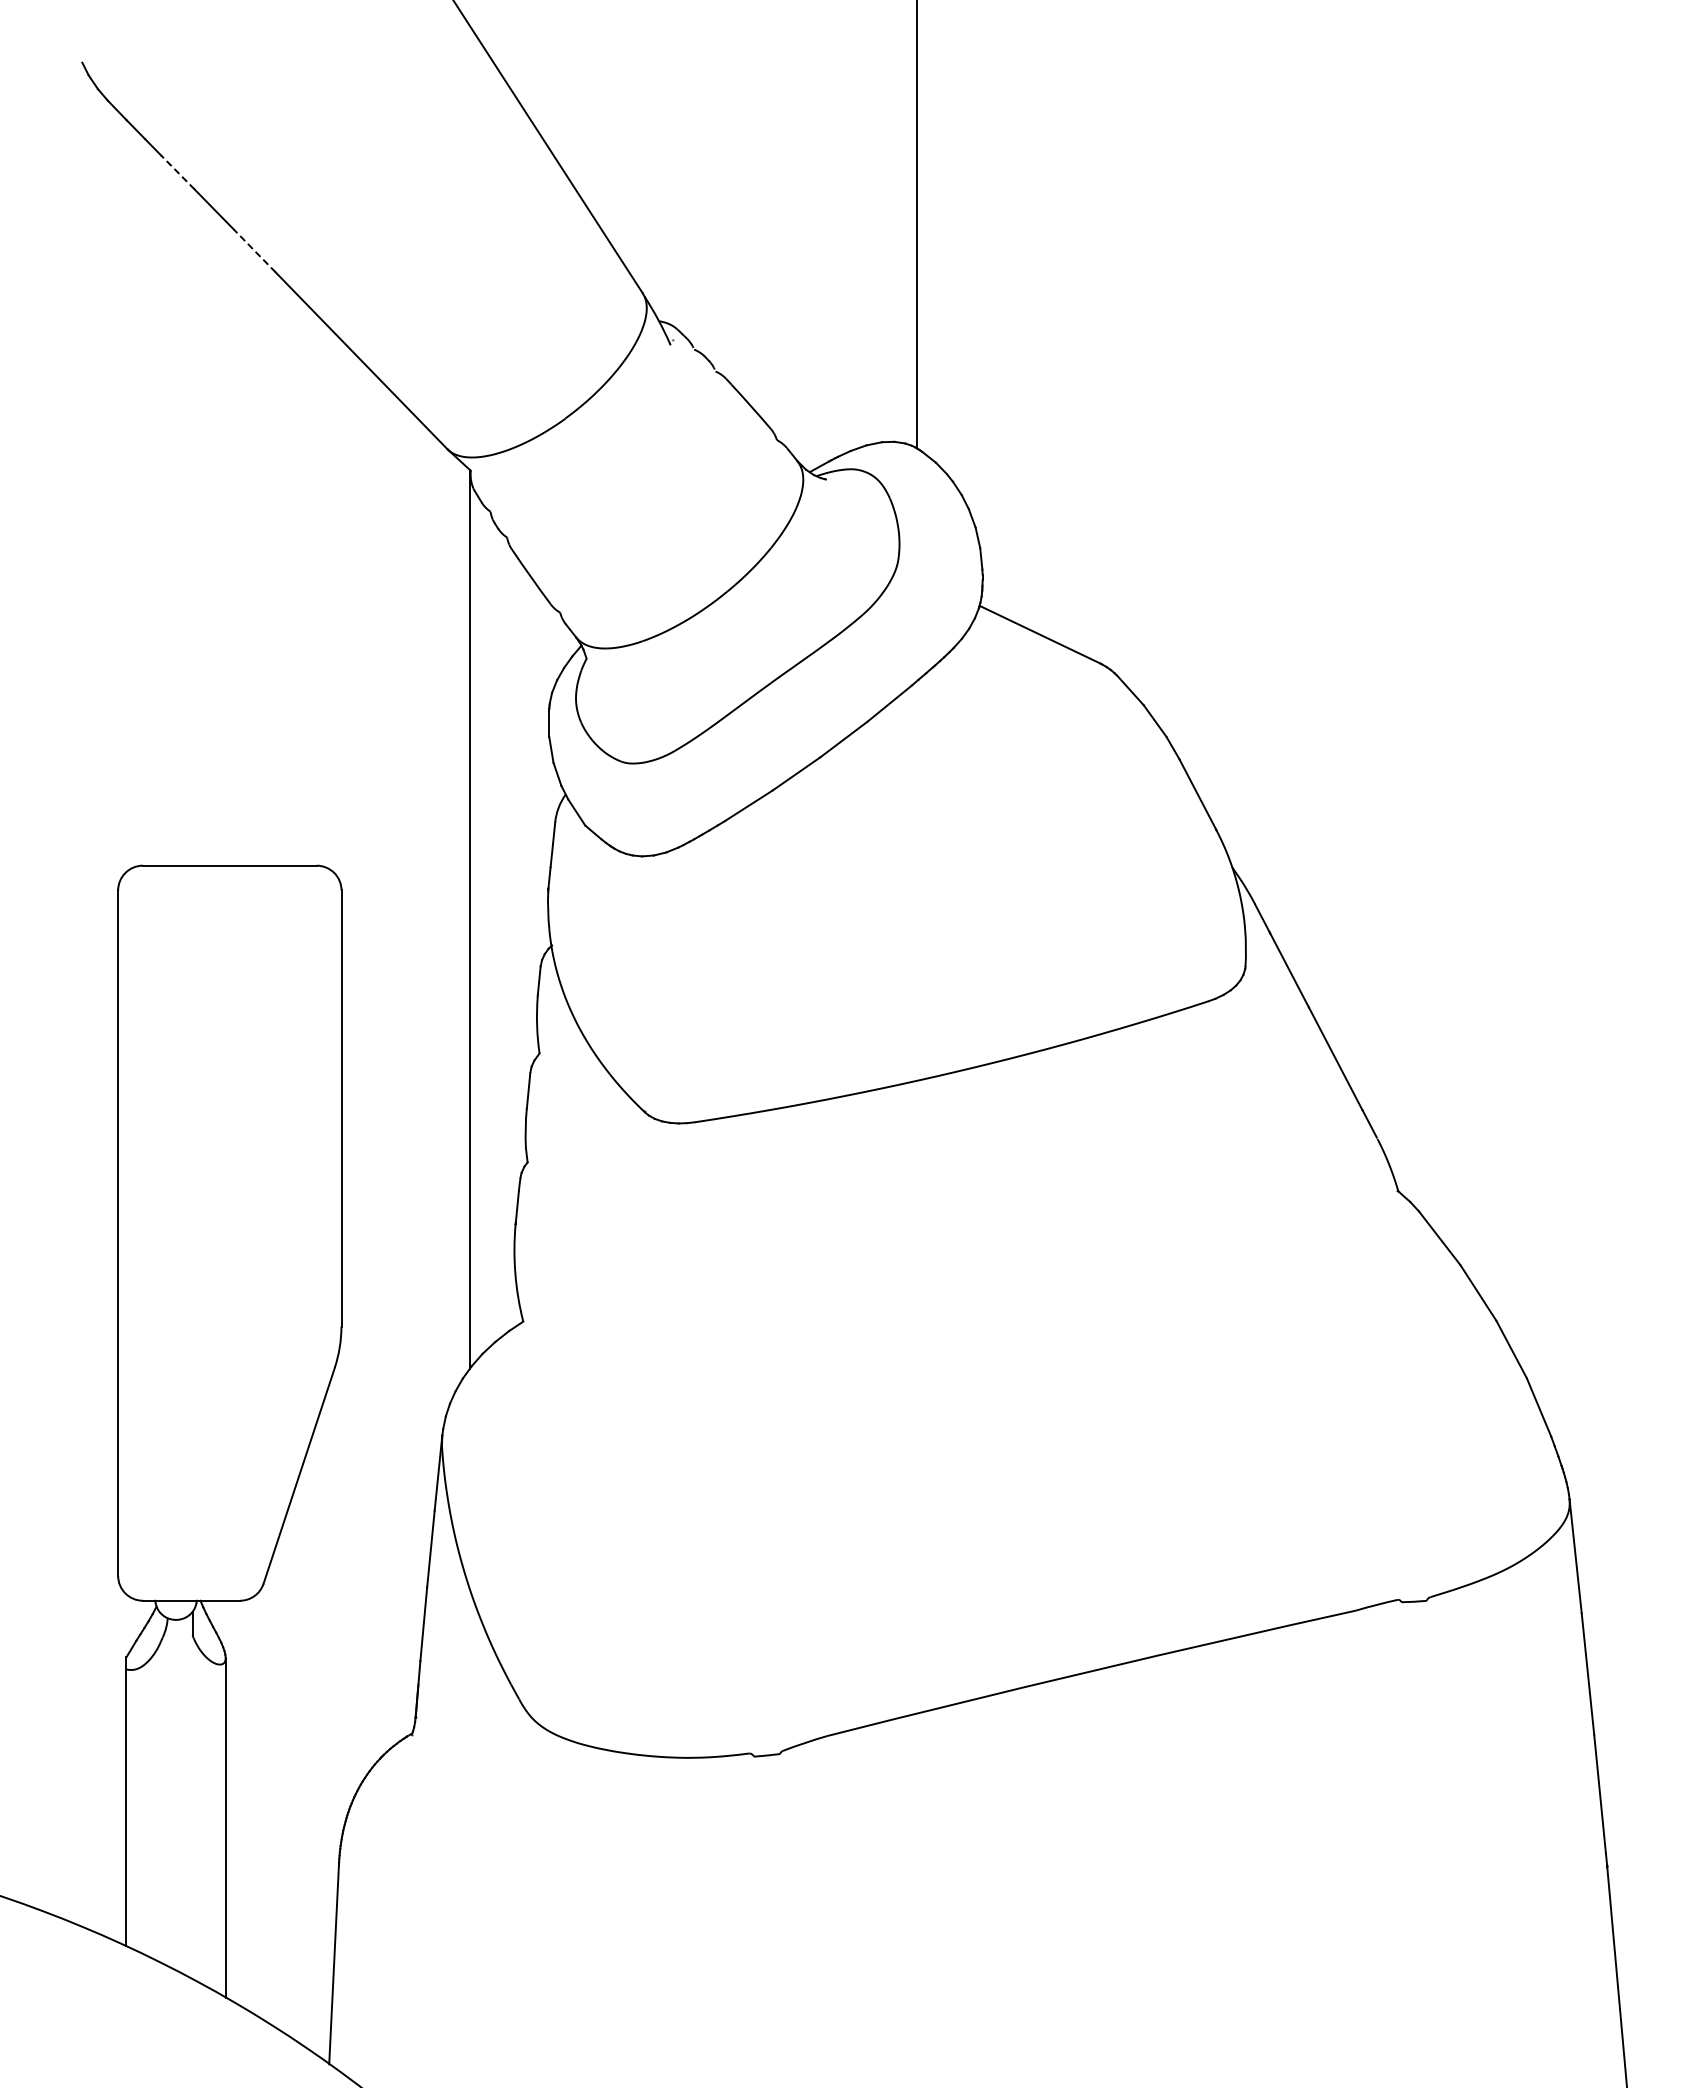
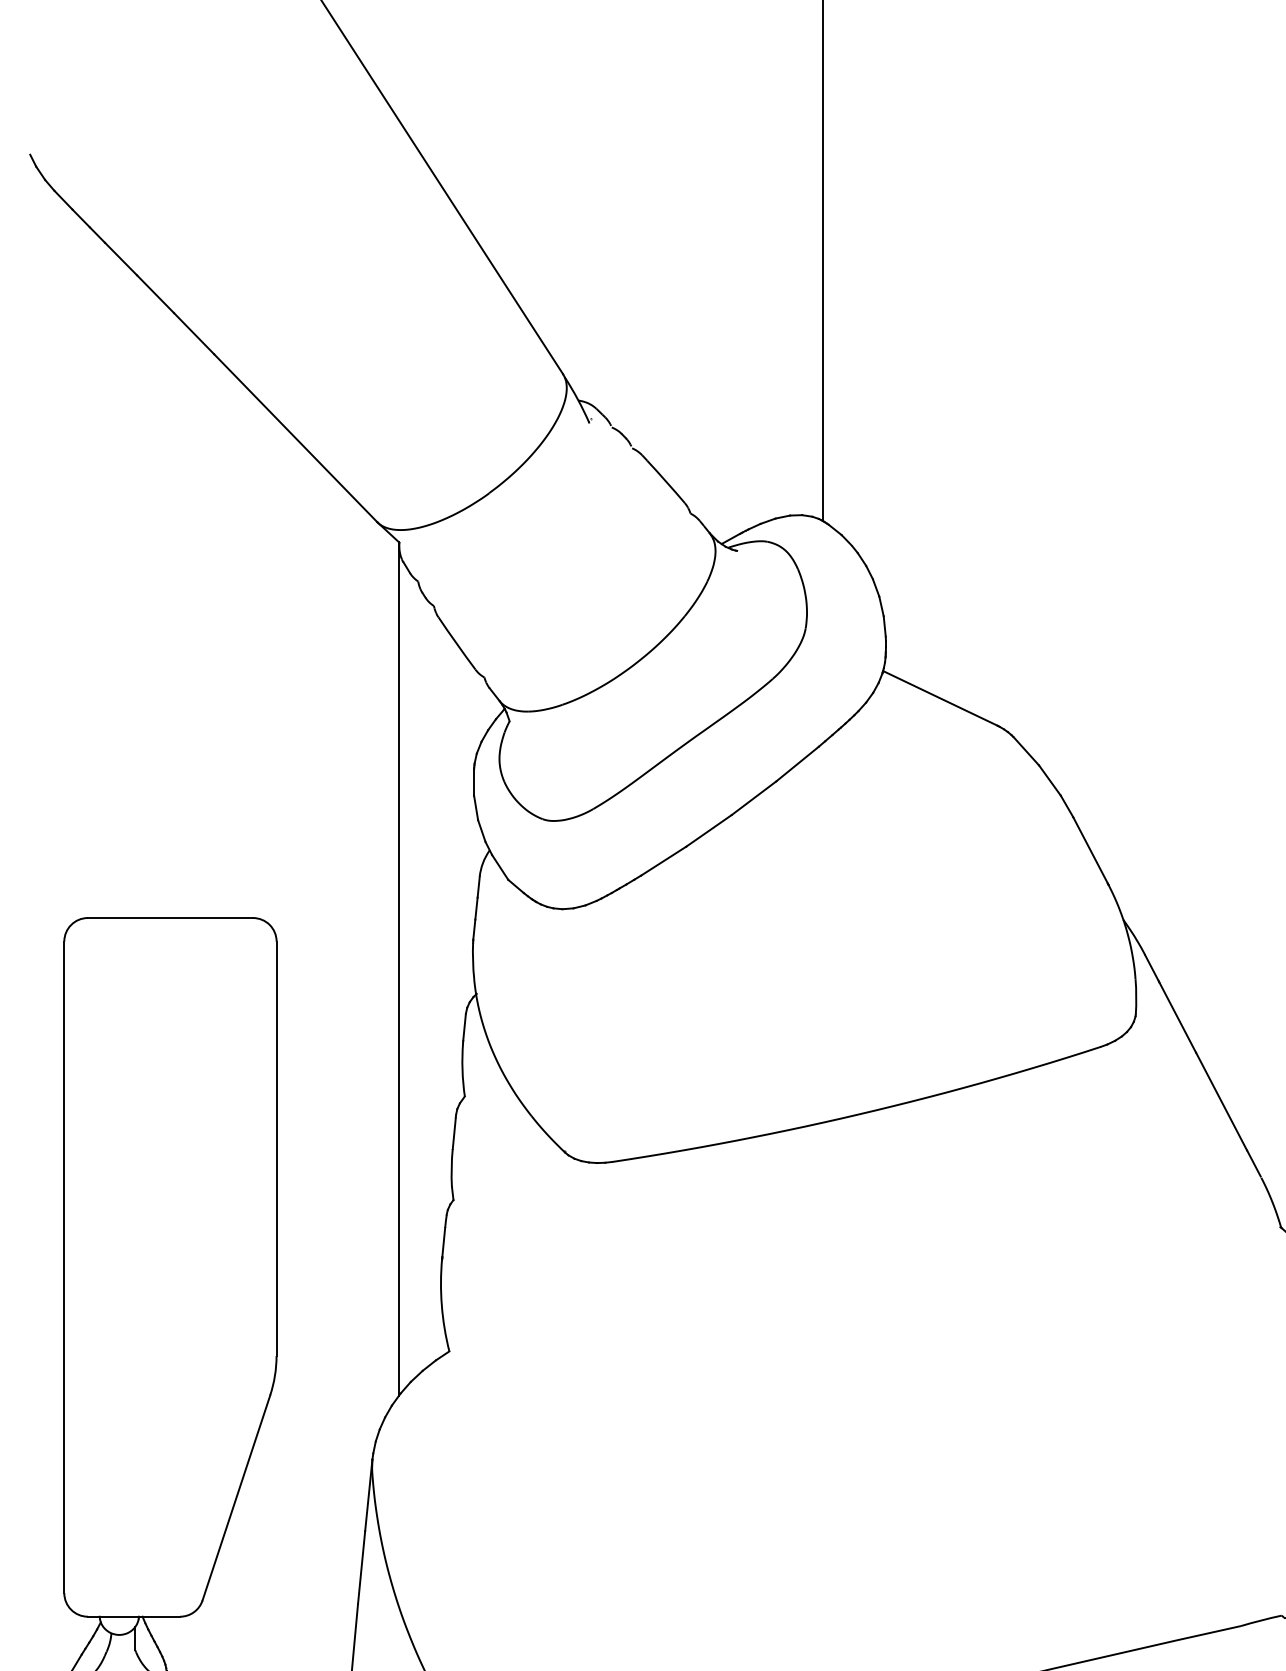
line: (177, 172) -> (120, 259), dashed -> solid
line: (254, 250) -> (193, 333), dashed -> solid

